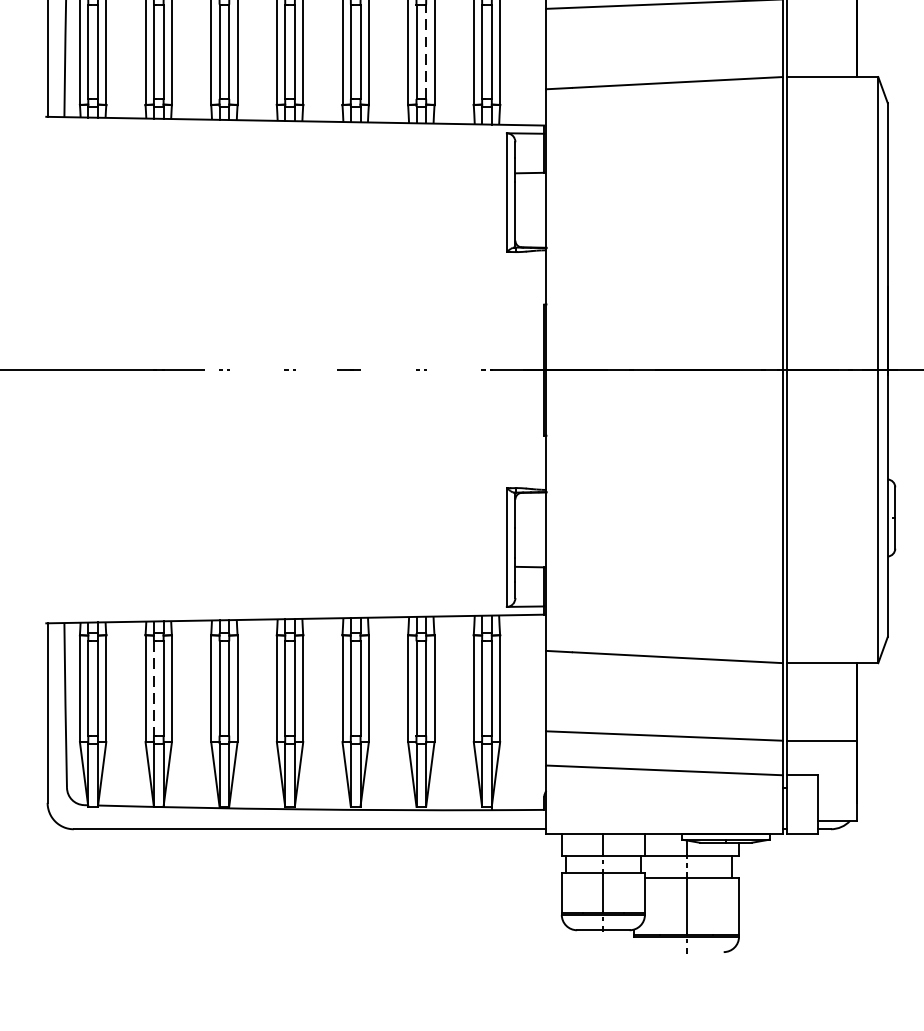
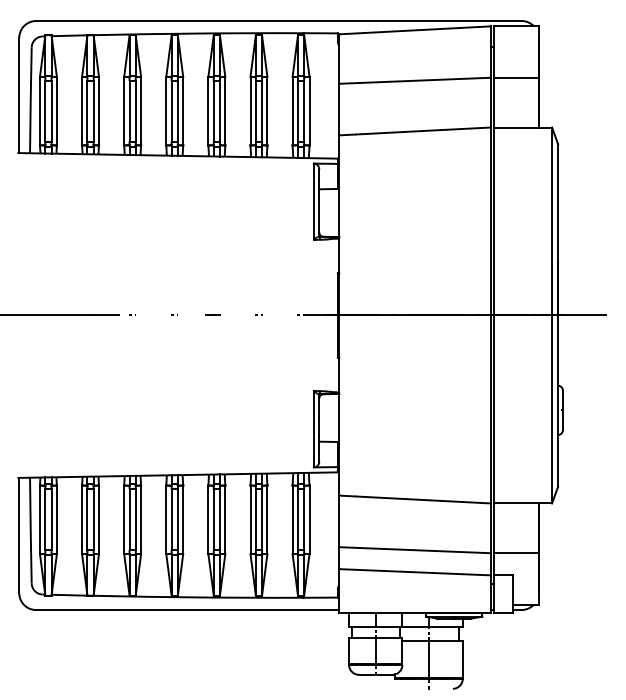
line: (426, 50) -> (262, 110), dashed -> solid
line: (153, 689) -> (87, 520), dashed -> solid

